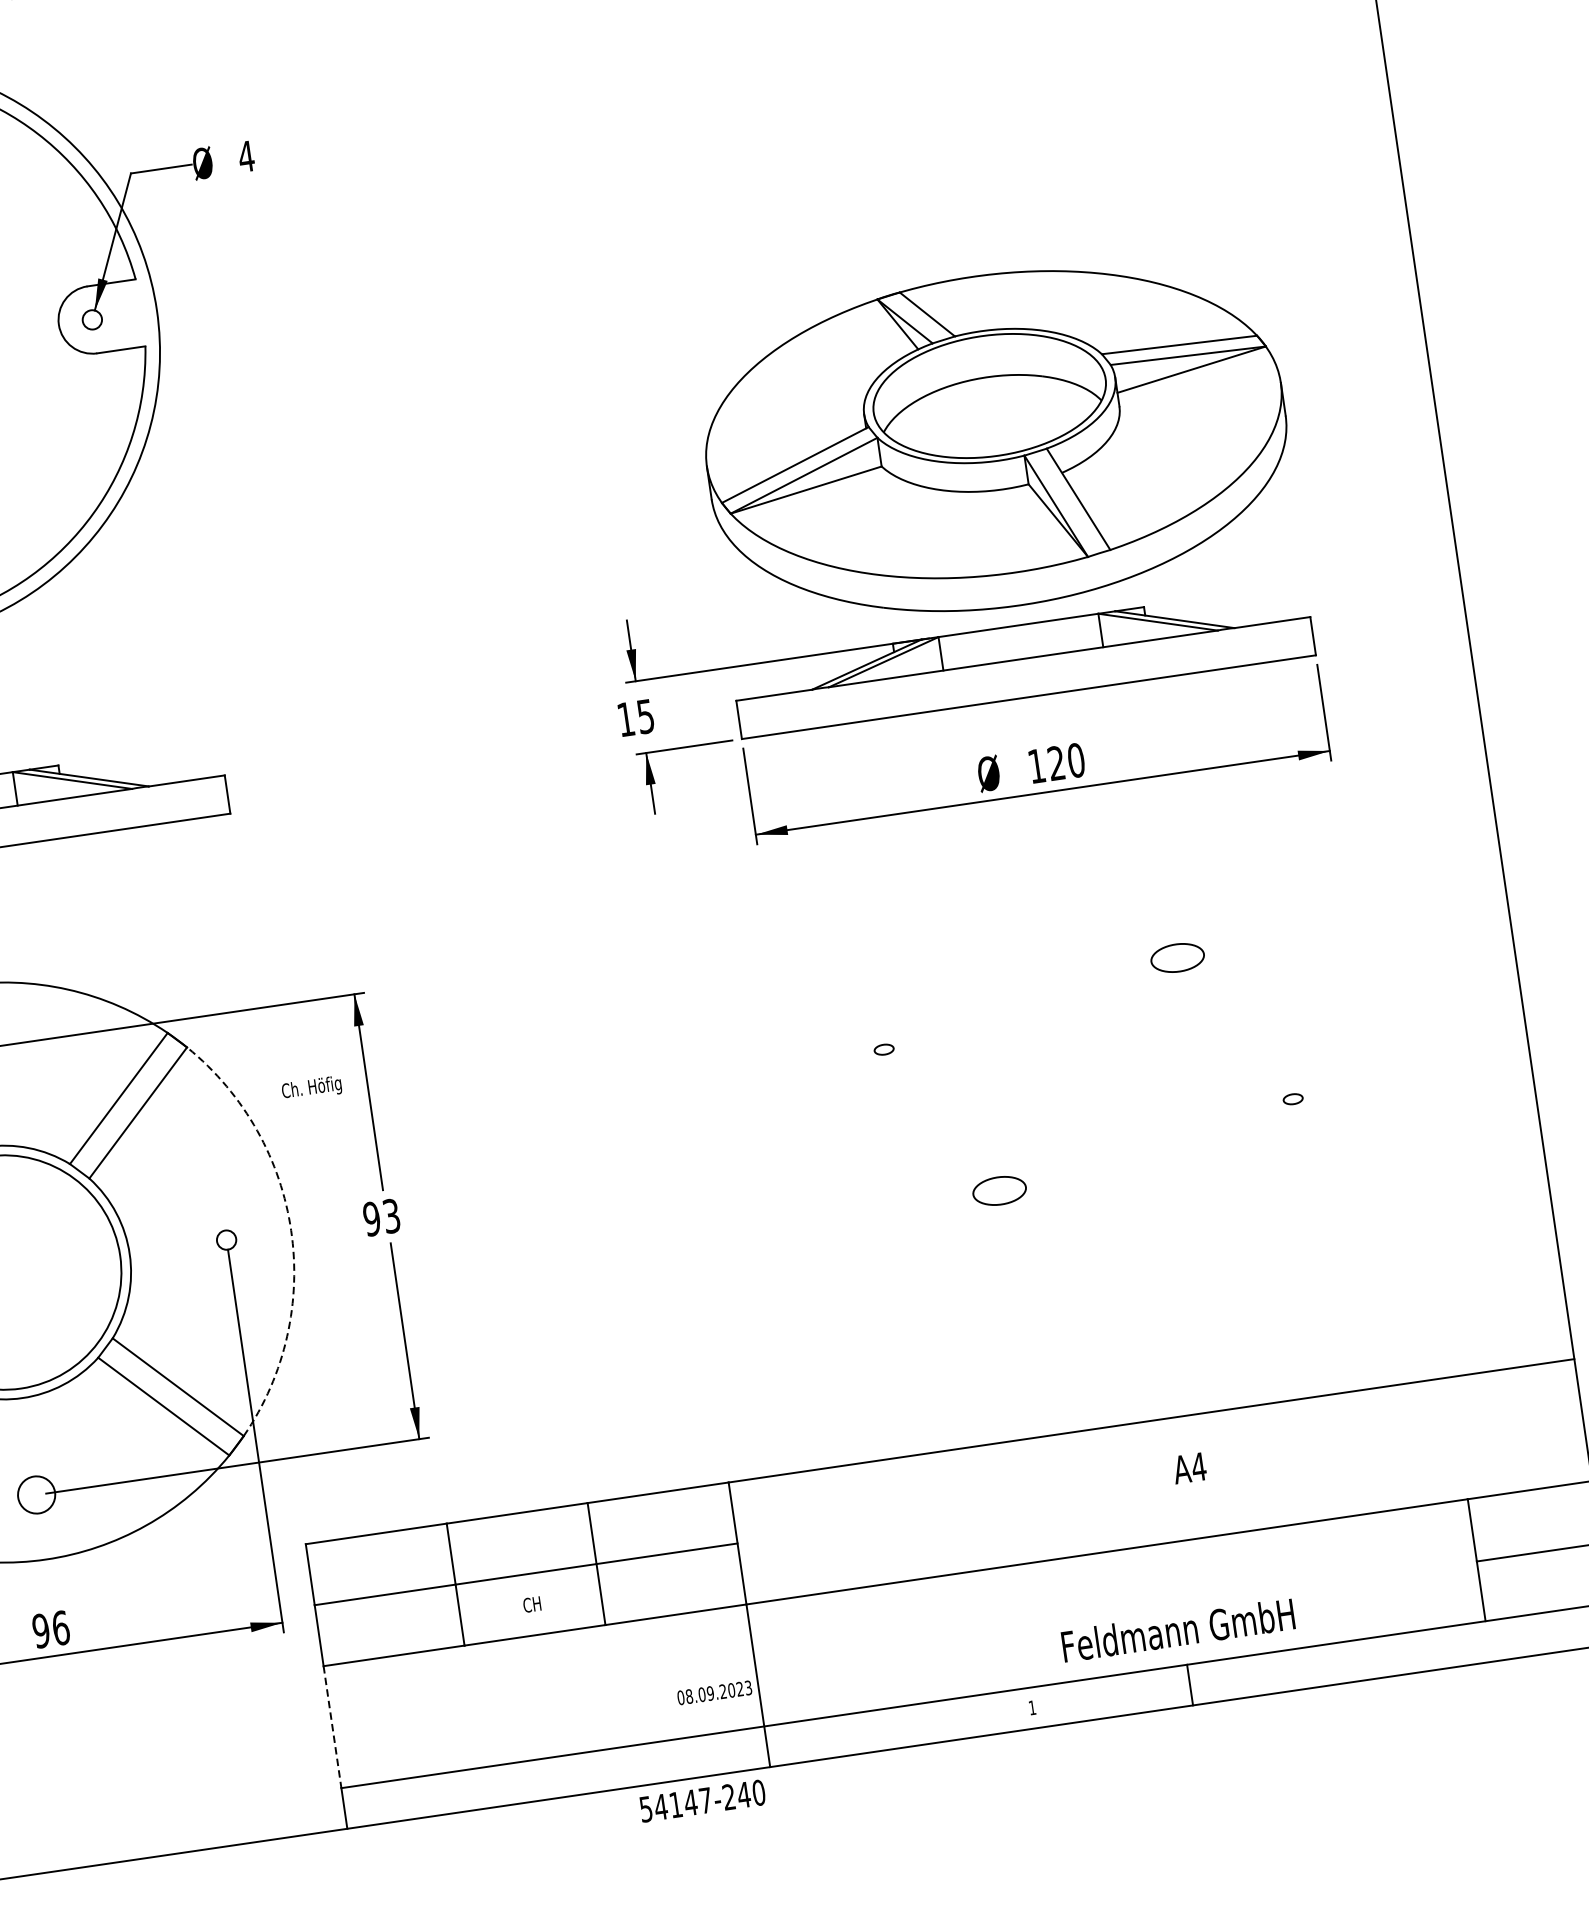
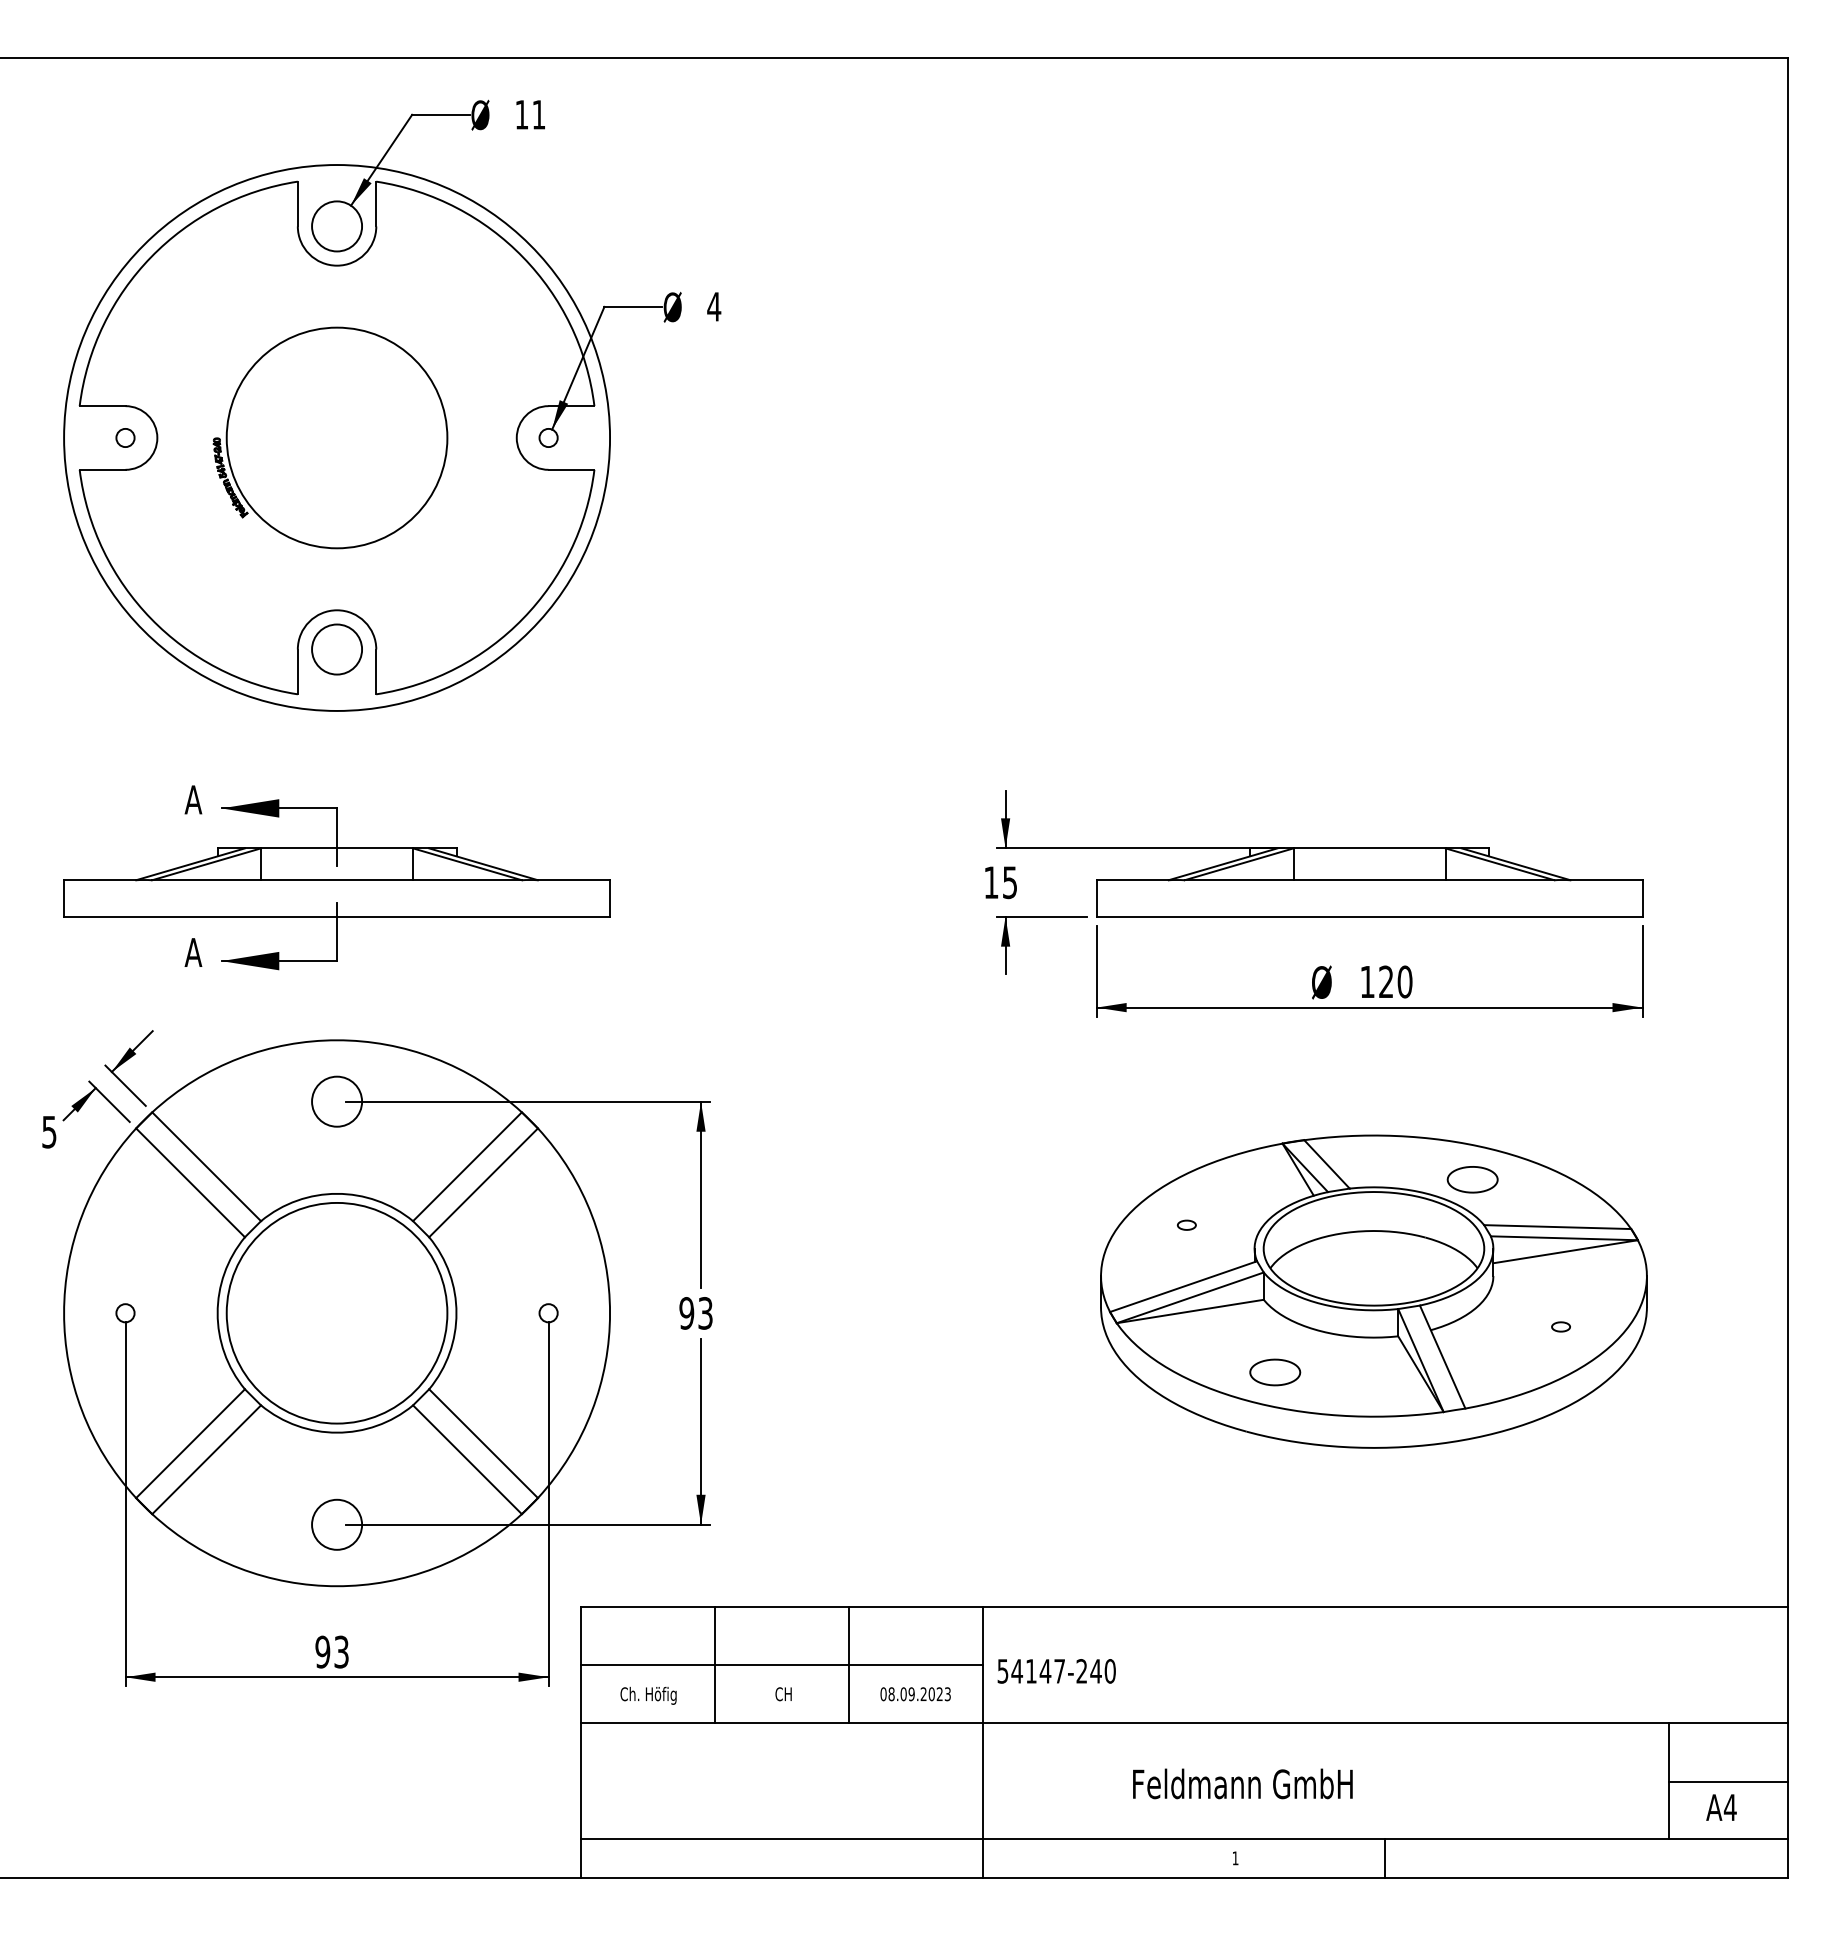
part: (995, 440) -> (1373, 1291), moved
text: (311, 1088) -> (648, 1695), moved
arc: (291, 1230) -> (610, 1313), dashed -> solid
text: (1189, 1468) -> (1721, 1807), moved
circle: (37, 1494) -> (337, 1524), size x1.43
text: (60, 1627) -> (341, 1651), 96 -> 93
text: (1177, 1629) -> (1242, 1783), moved
text: (714, 1693) -> (915, 1694), moved
line: (333, 1727) -> (581, 1781), dashed -> solid
text: (702, 1801) -> (1056, 1671), moved

